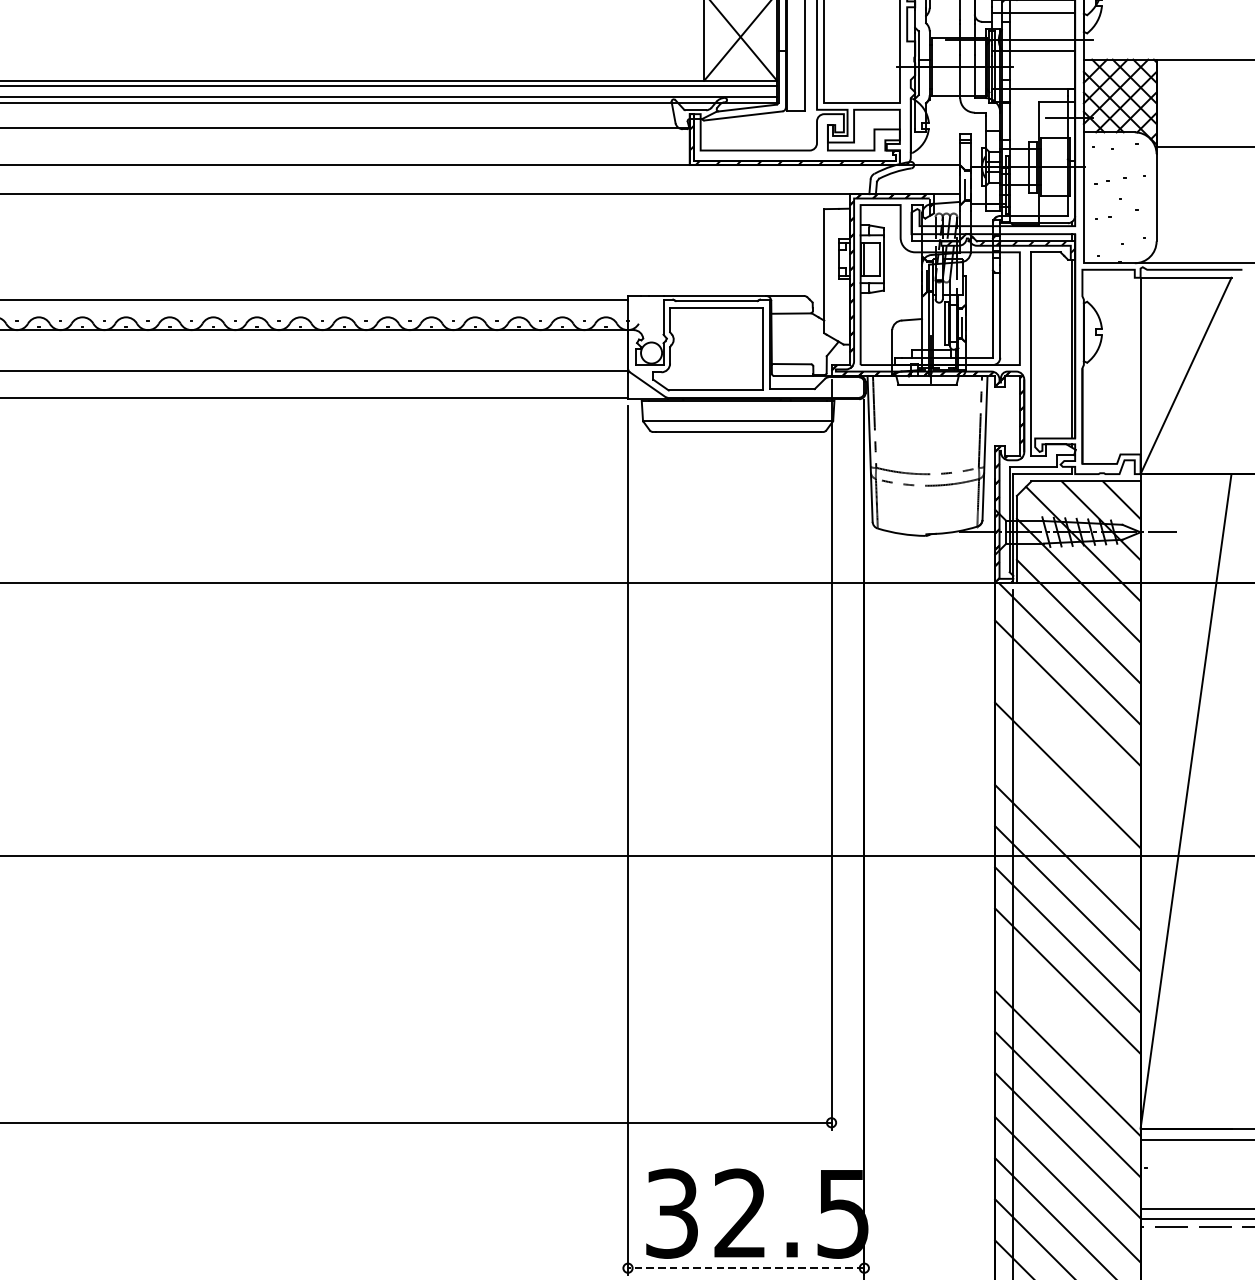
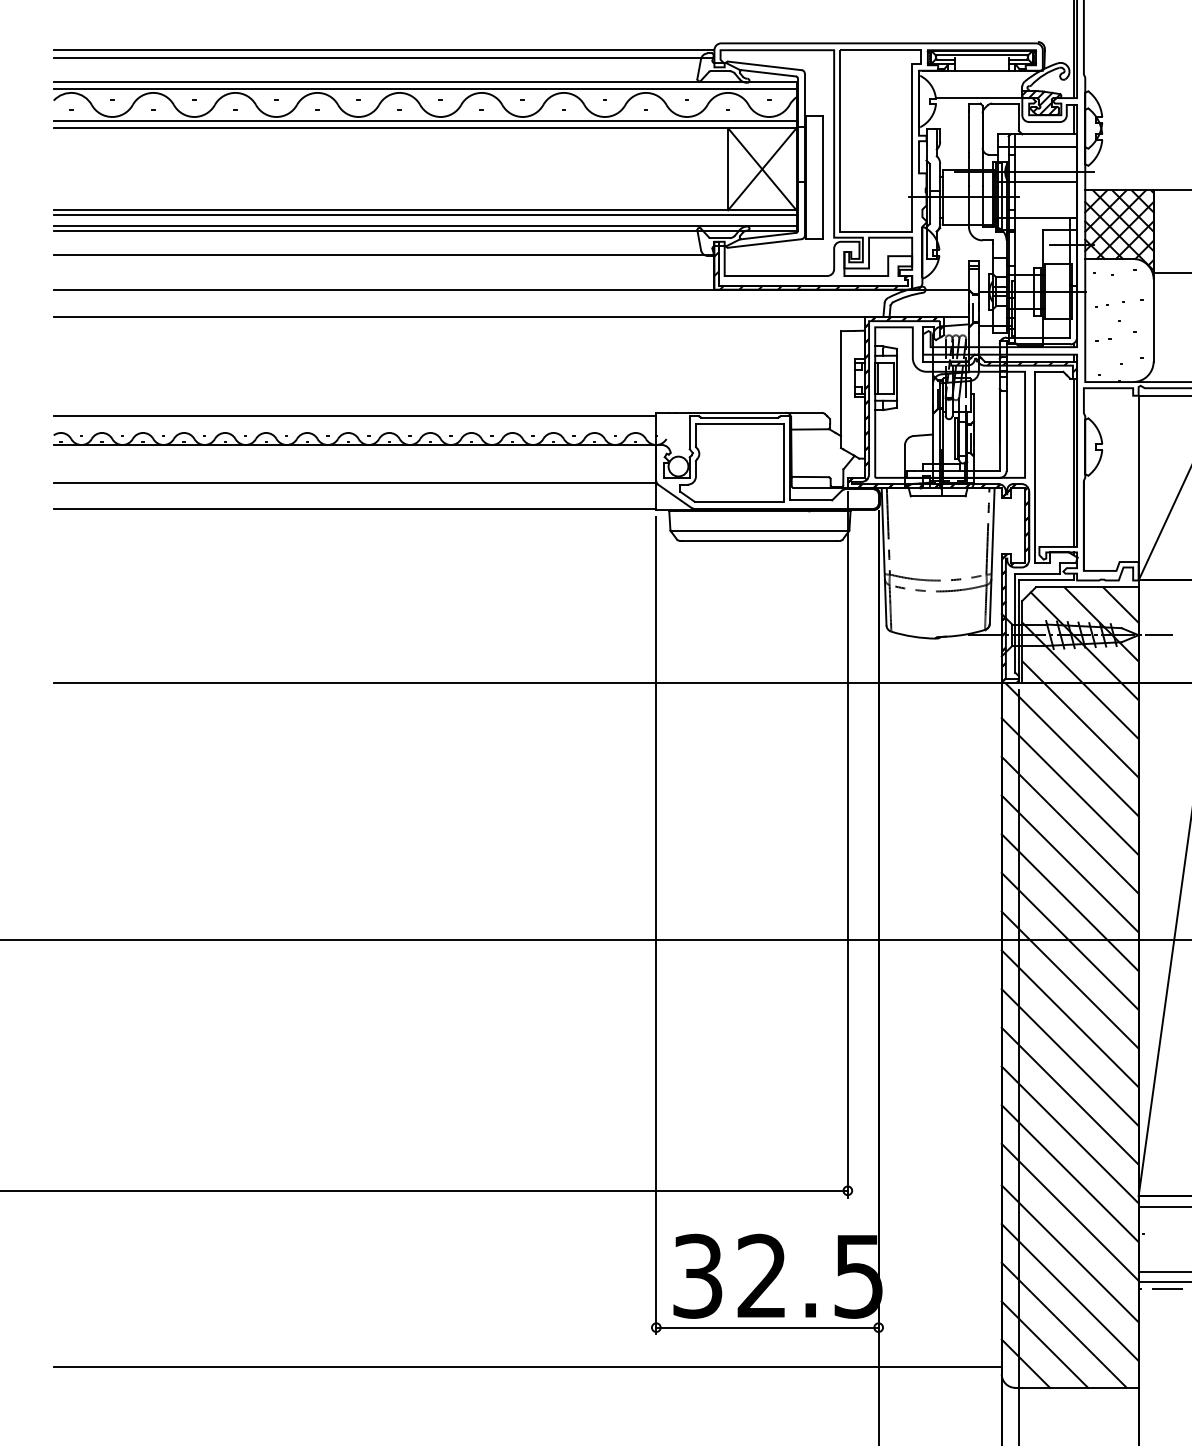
line: (1067, 733) -> (1069, 824), added
line: (1067, 816) -> (1069, 902), added
line: (1067, 1021) -> (1069, 1095), added
line: (746, 1268) -> (767, 1327), dashed -> solid

